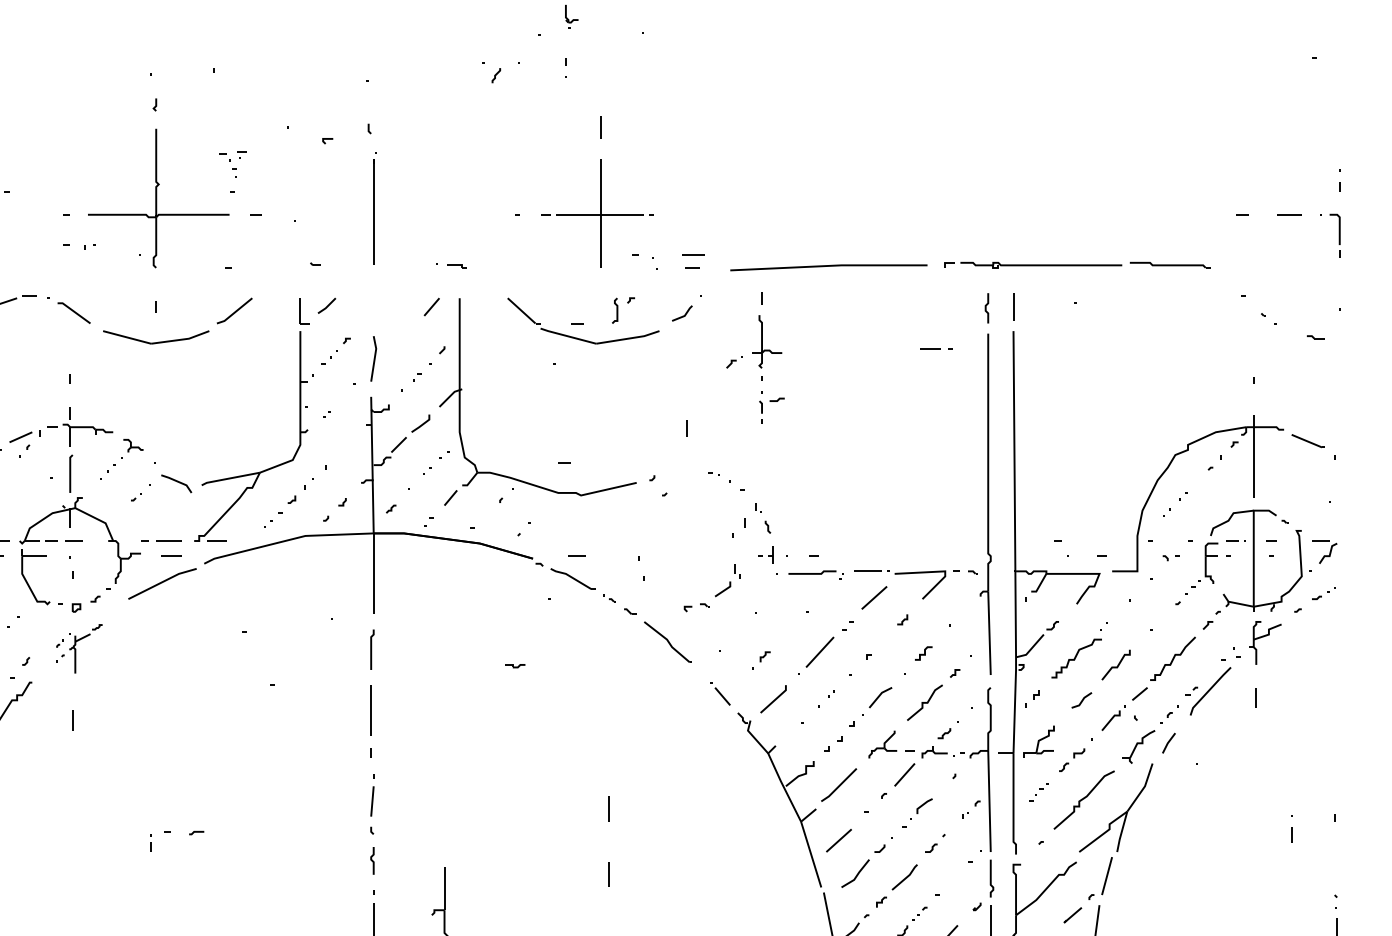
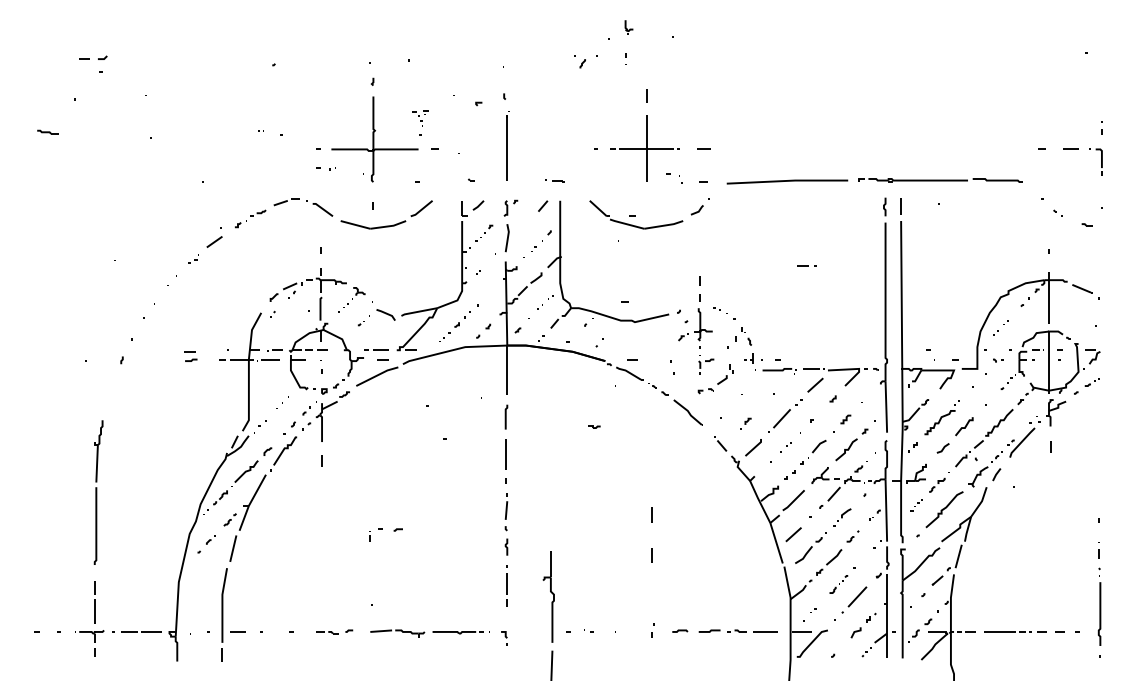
line: (692, 253) -> (703, 148), moved
part: (622, 309) -> (510, 207), moved
line: (936, 348) -> (806, 265), moved
part: (755, 357) -> (696, 334), moved
part: (78, 648) -> (325, 416), size x1.67
line: (1291, 829) -> (1098, 550), moved

